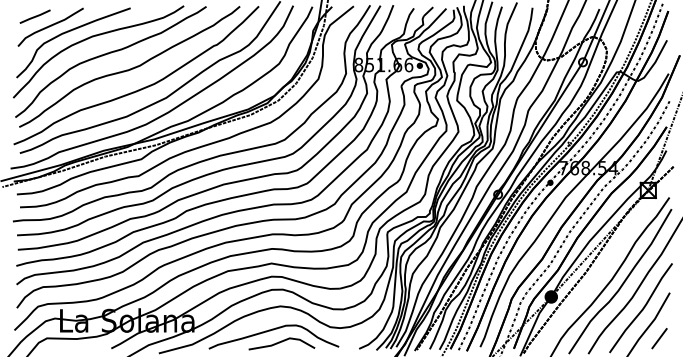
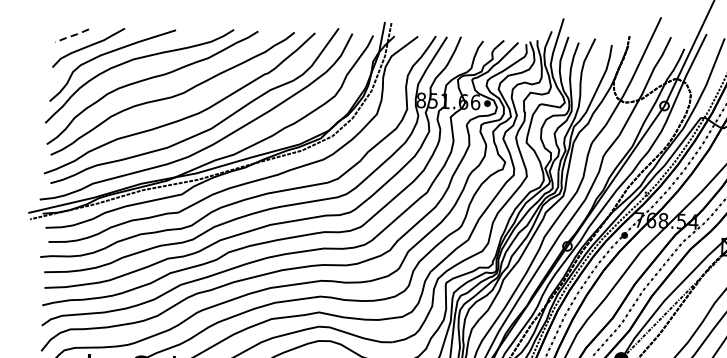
line: (34, 17) -> (71, 36), solid -> dashed

